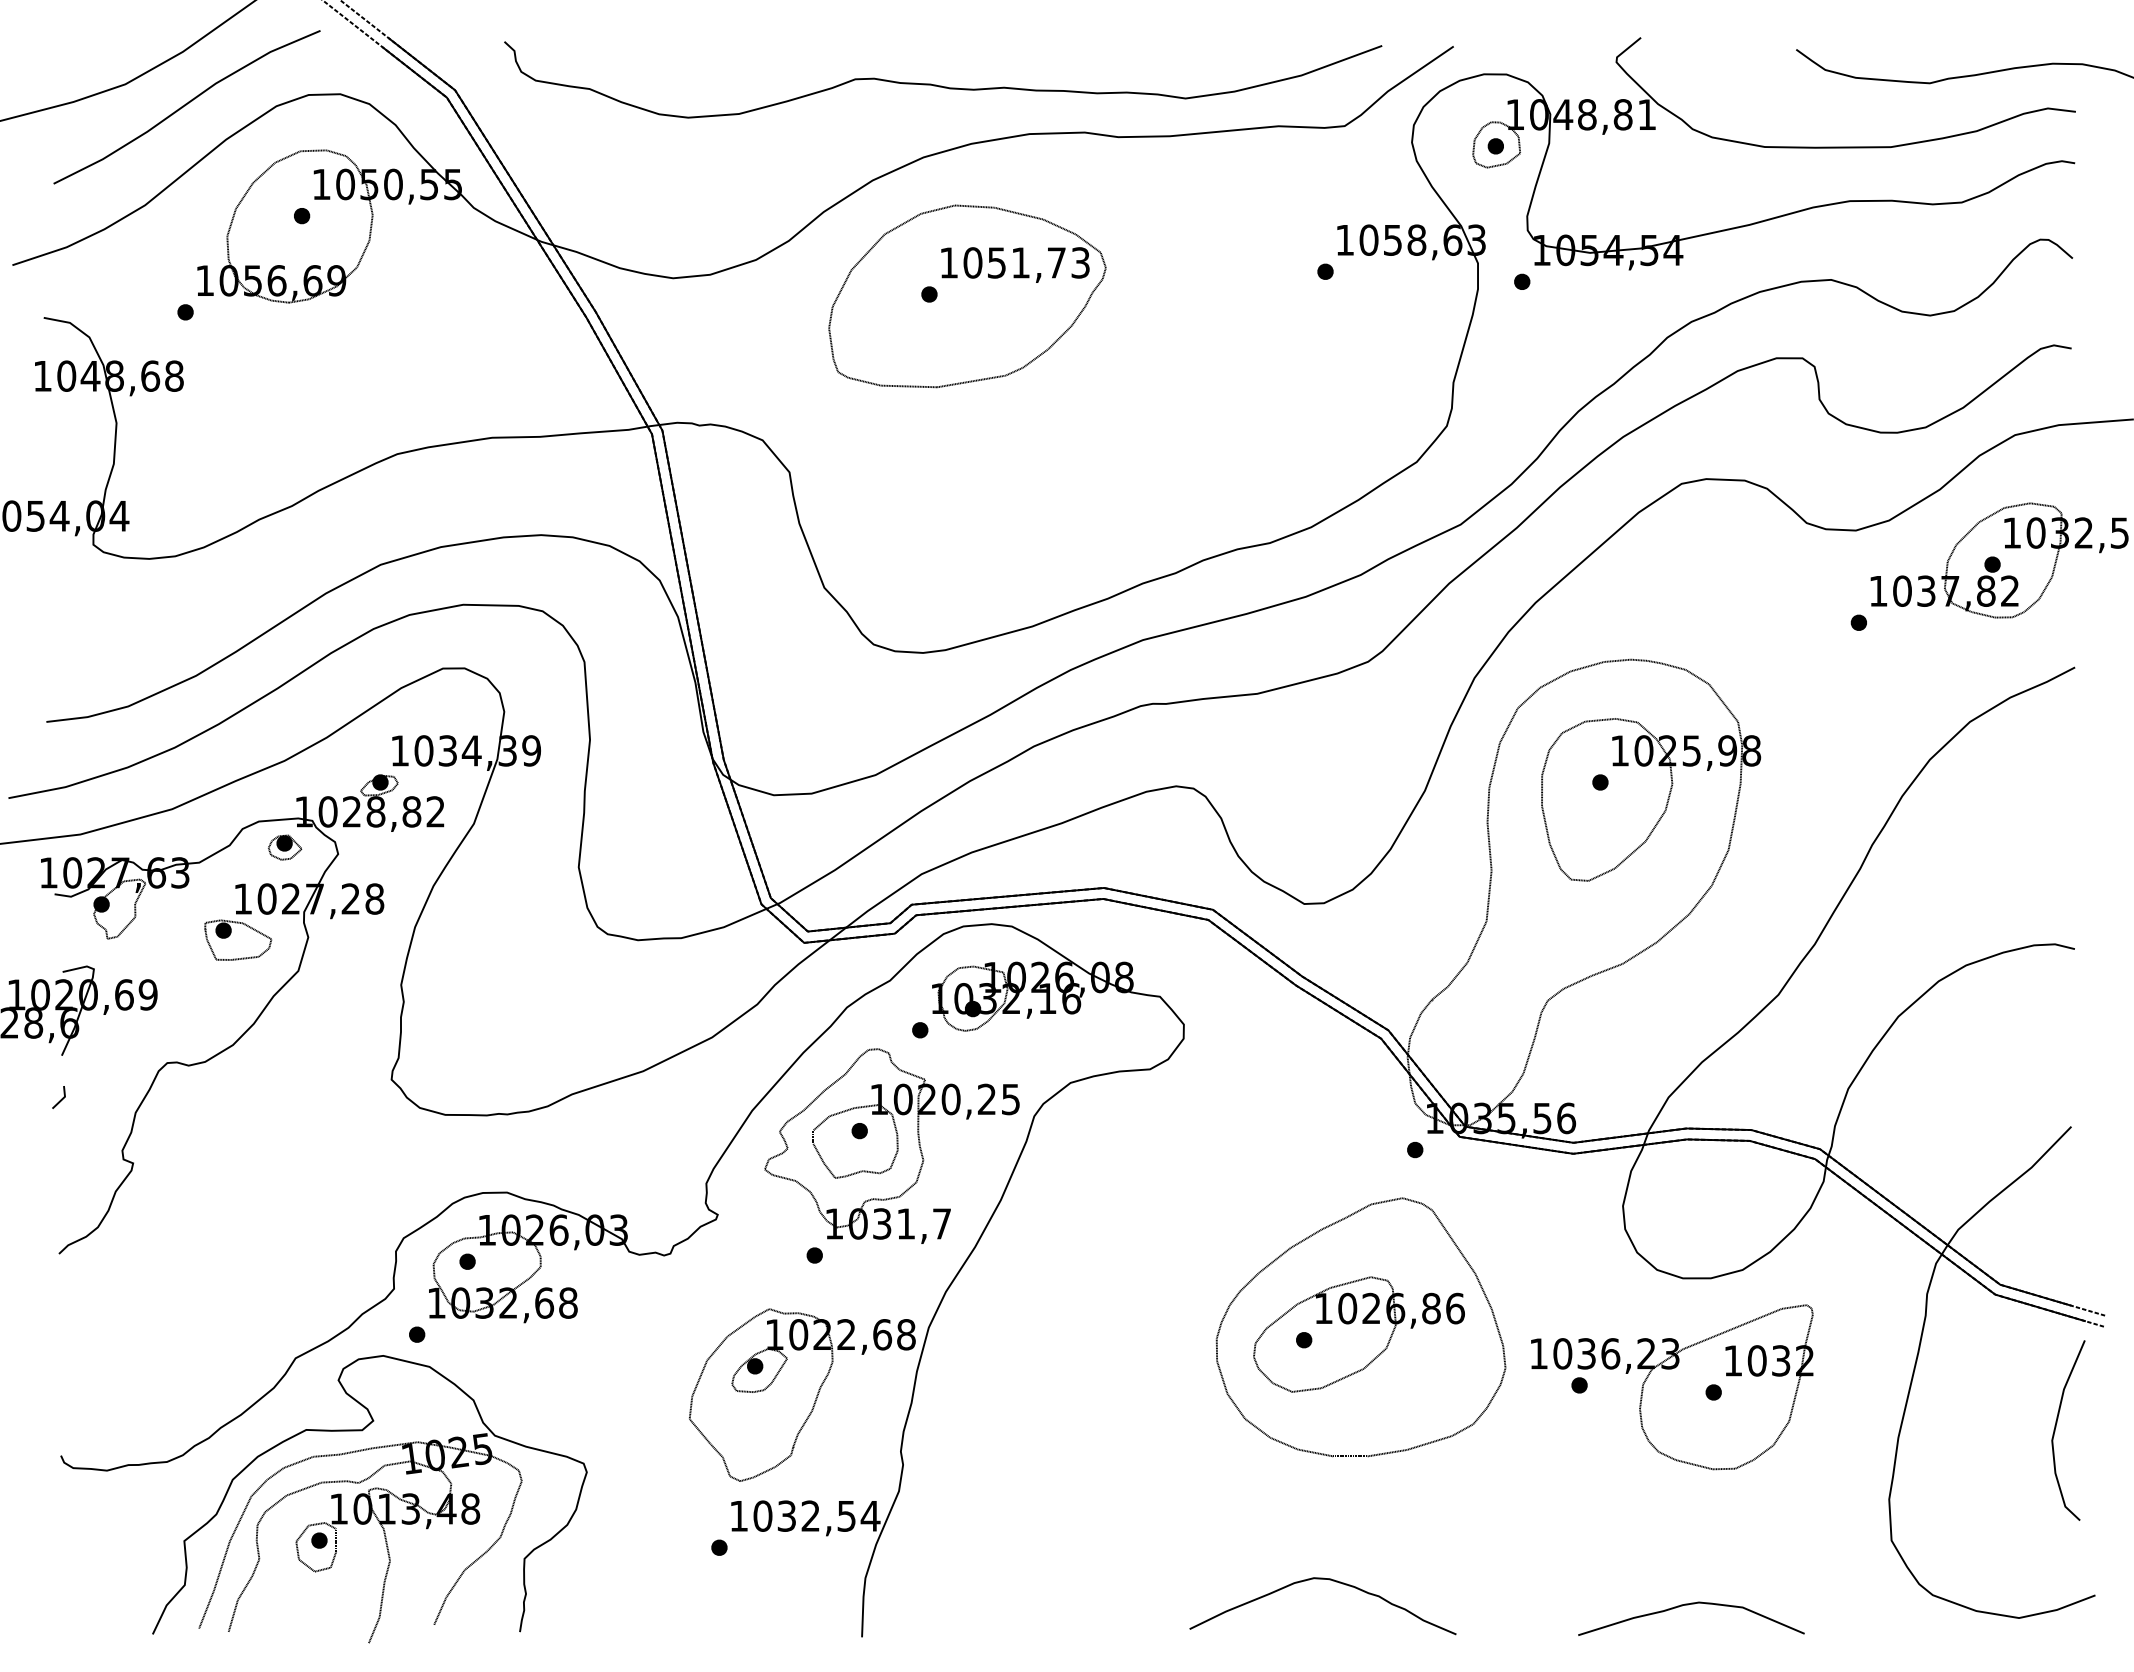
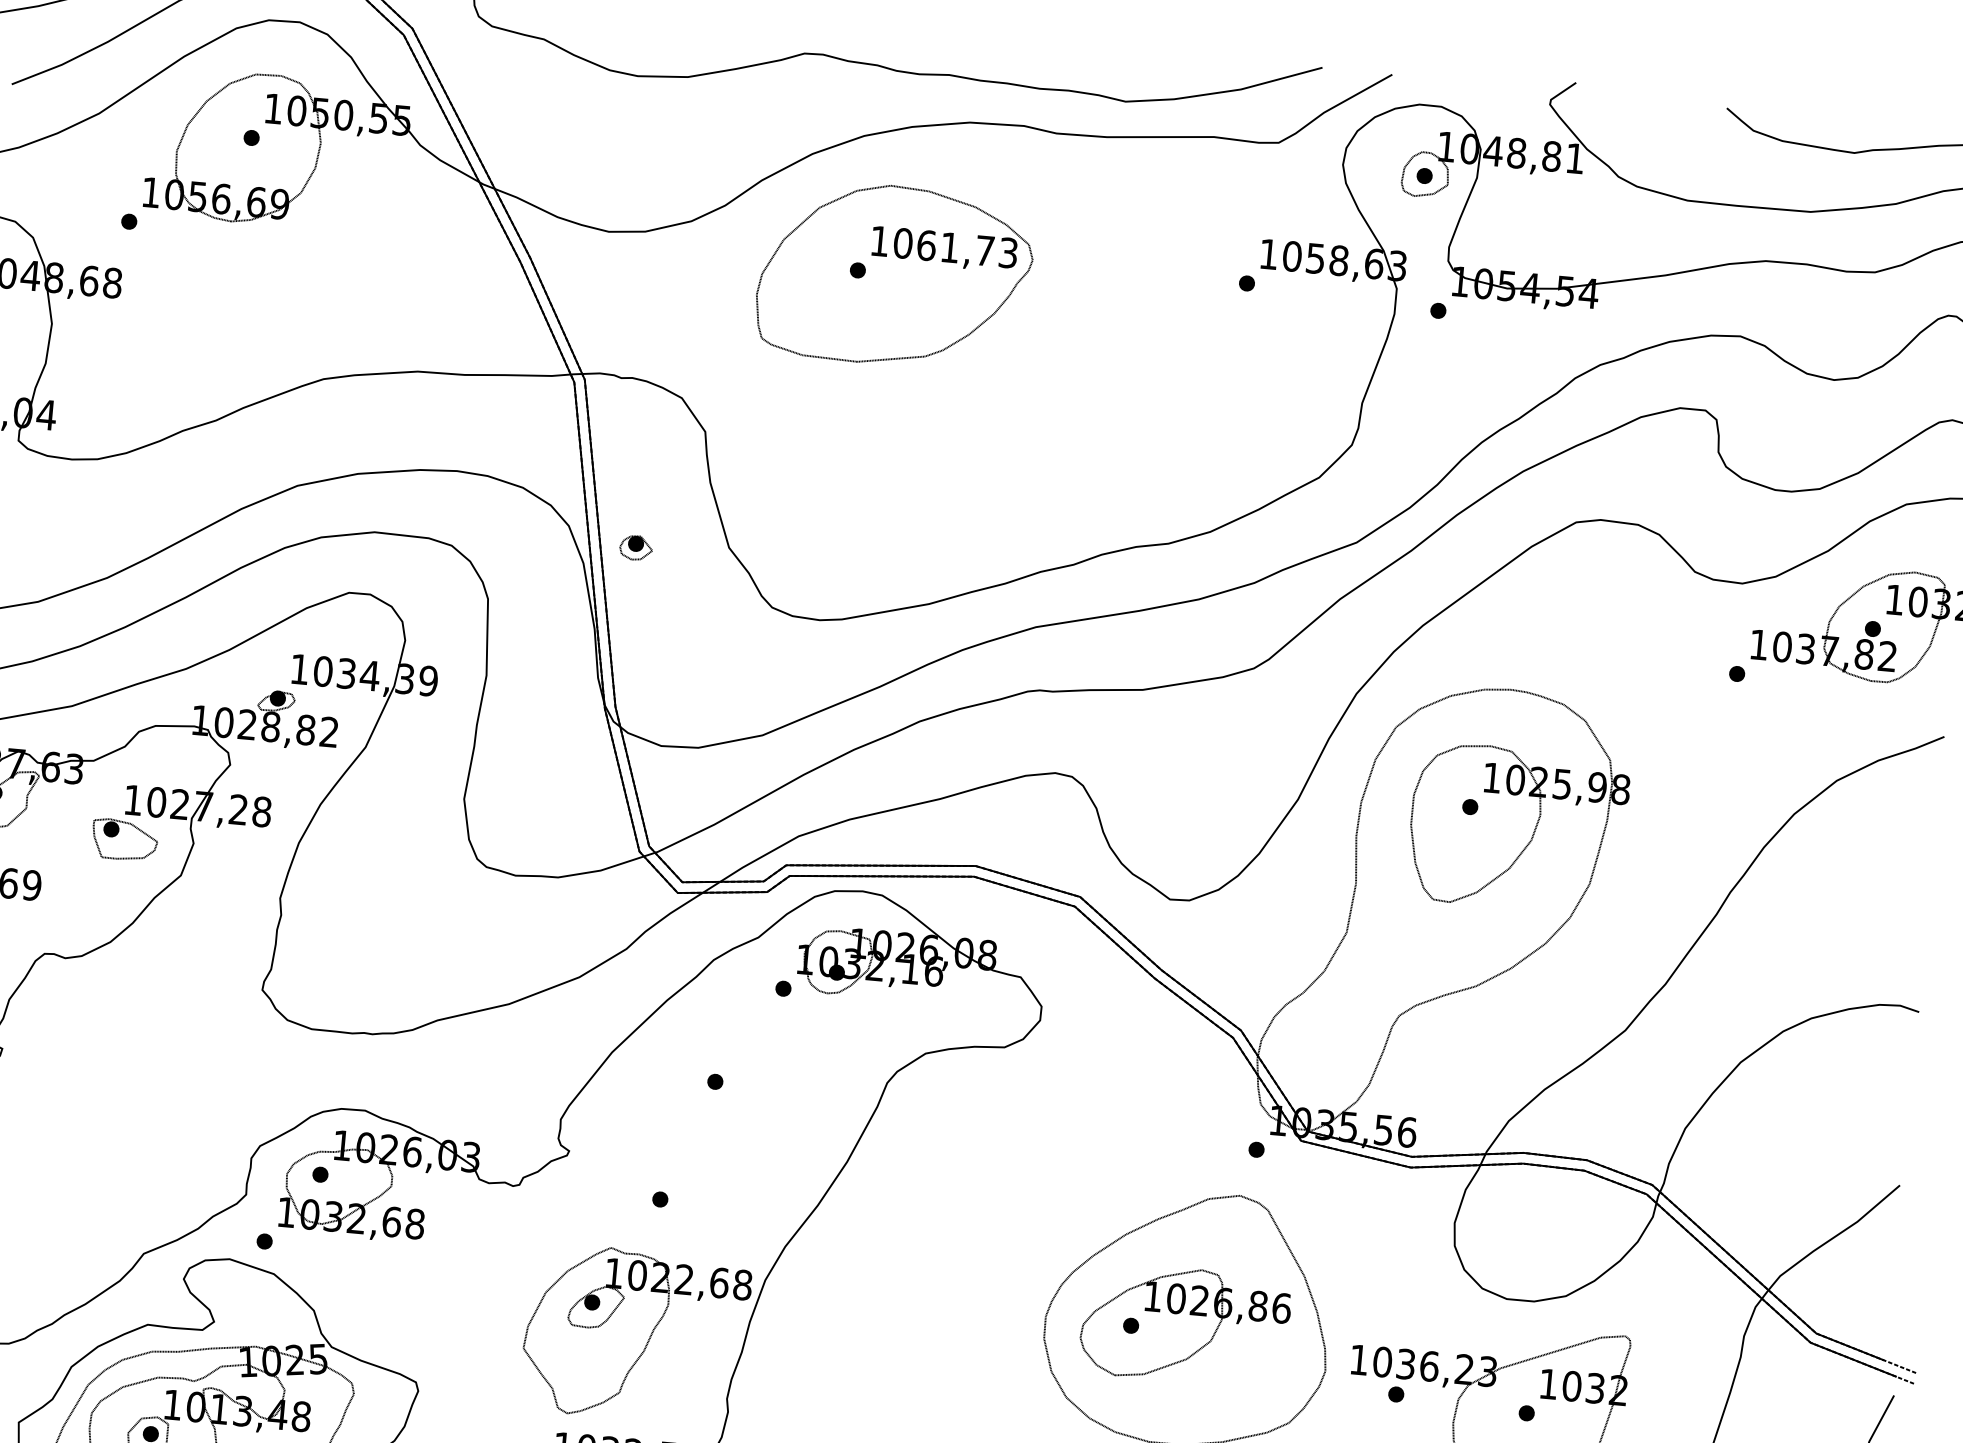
text: (996, 262) -> (926, 245), 1051,73 -> 1061,73
part: (285, 847) -> (636, 547), moved
part: (891, 1145) -> (745, 1098), removed

